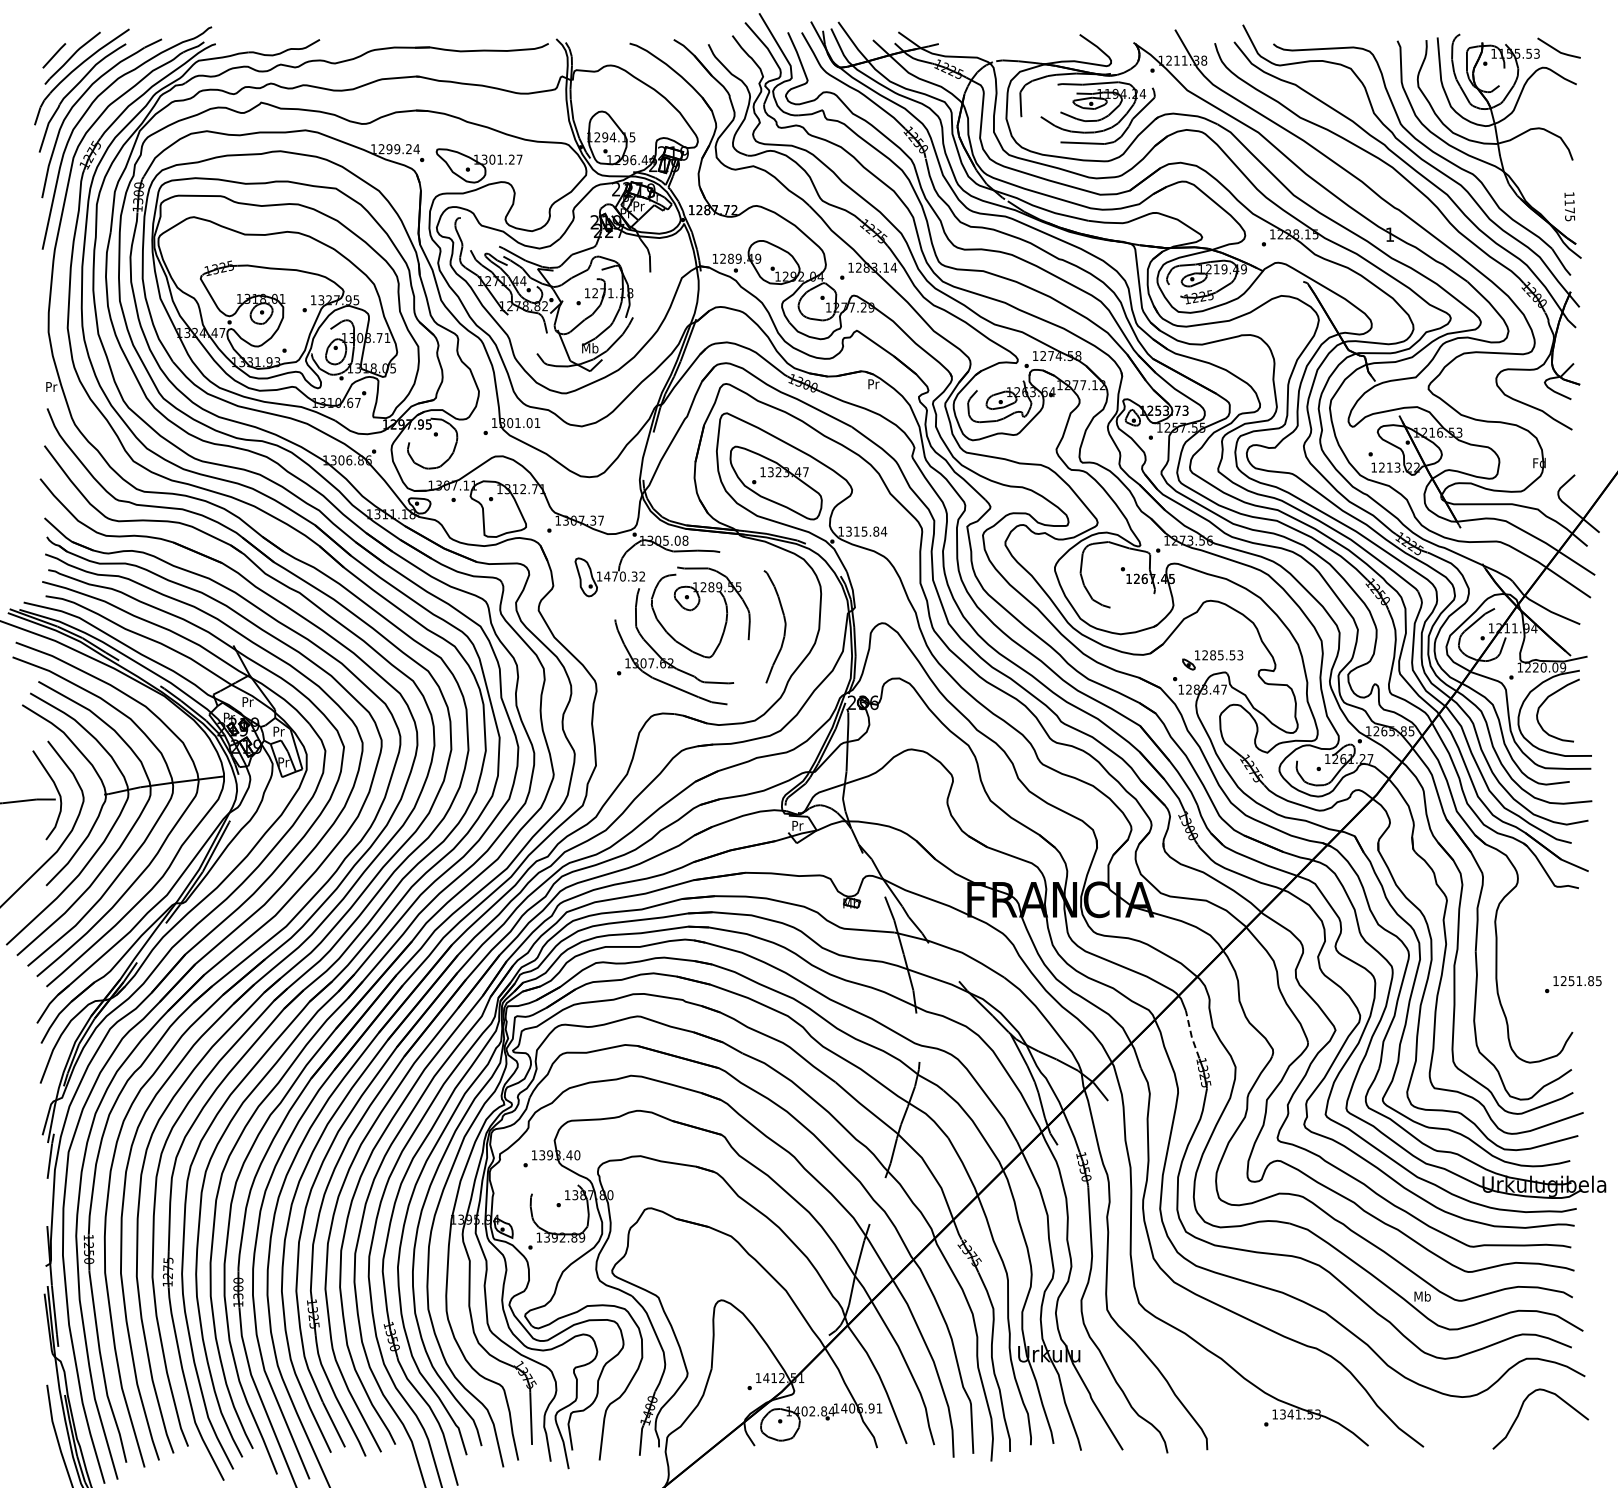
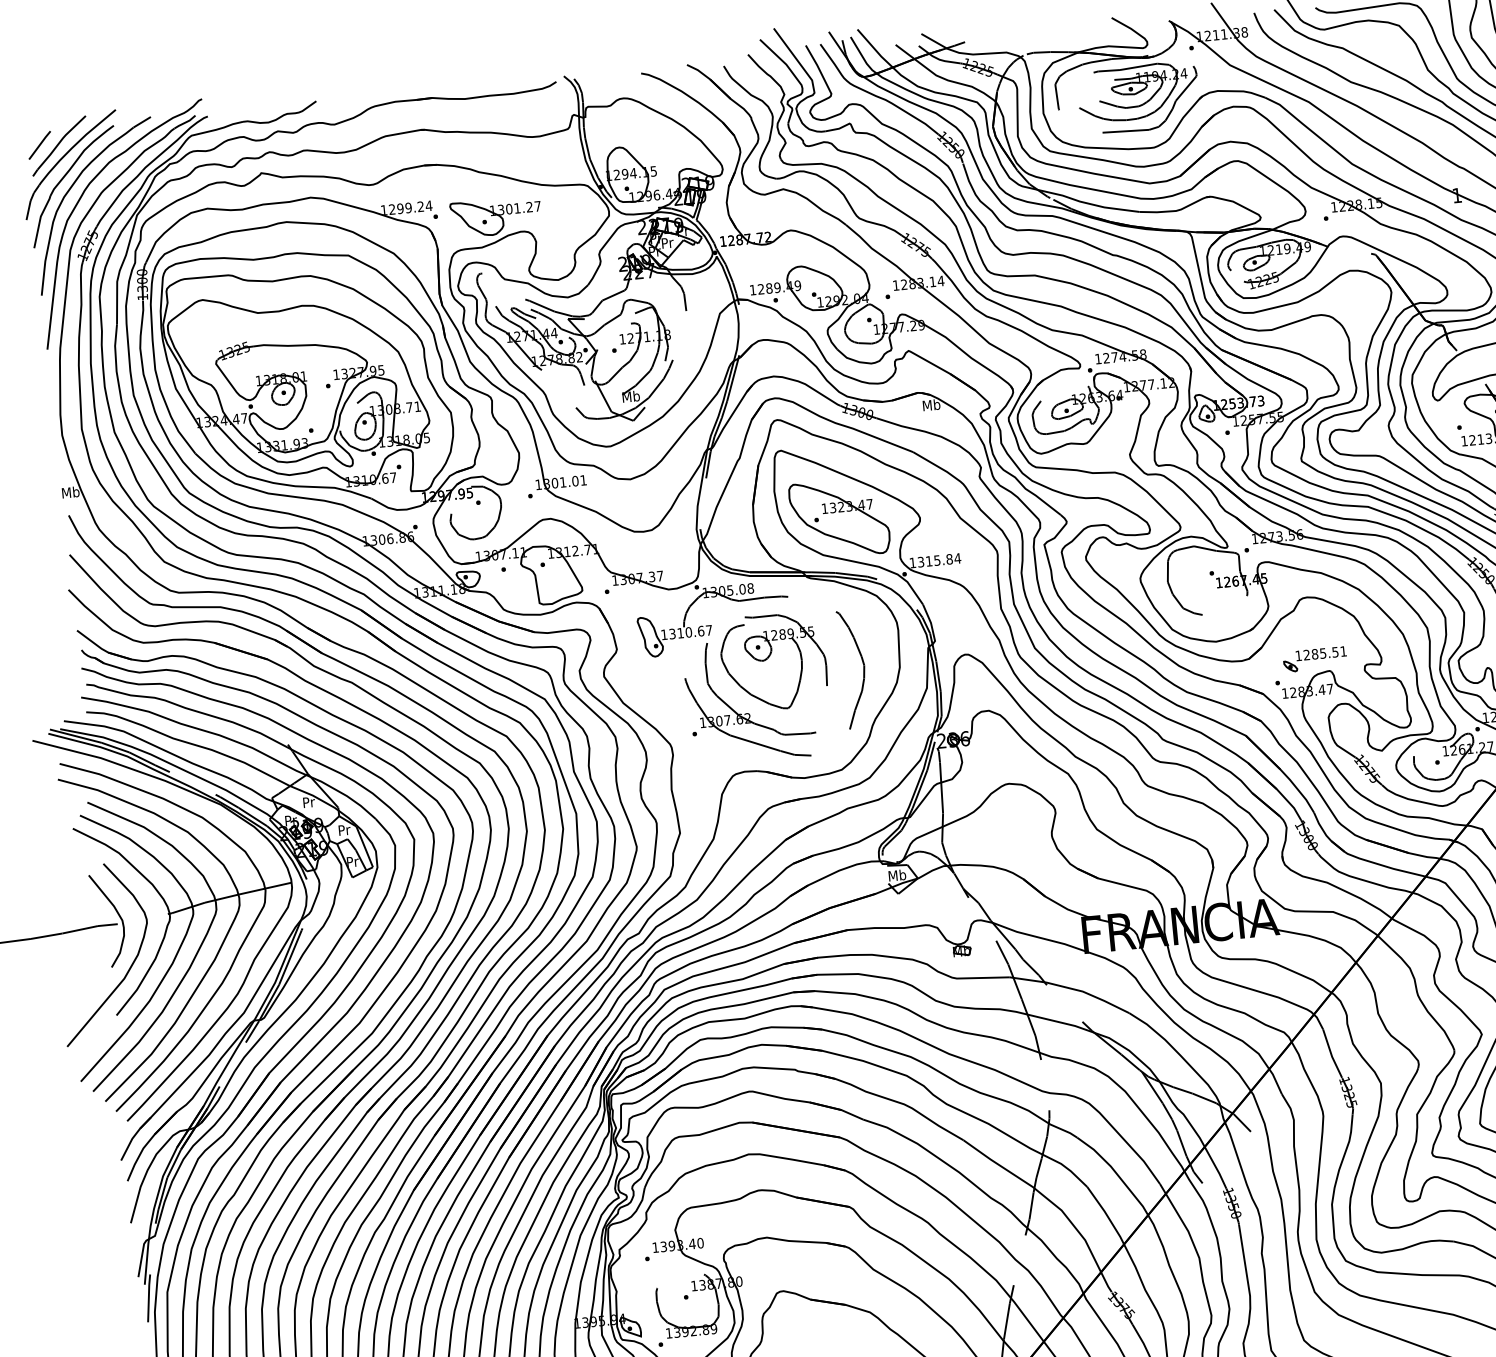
text: (873, 383) -> (931, 404), Pr -> Mb
text: (51, 386) -> (70, 492), Pr -> Mb
text: (624, 576) -> (690, 632), 1470.32 -> 1310.67
text: (1240, 655) -> (1343, 651), 1285.53 -> 1285.51
text: (797, 825) -> (897, 875), Pr -> Mb
line: (1191, 1035) -> (1331, 1054), dashed -> solid

